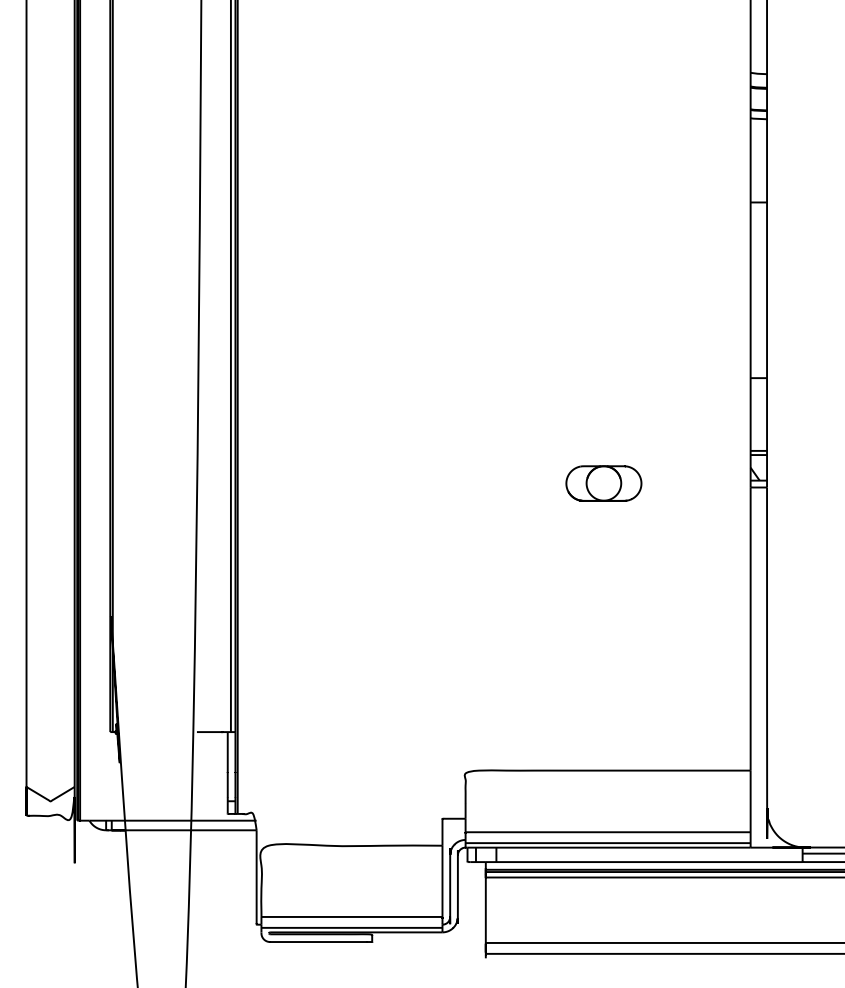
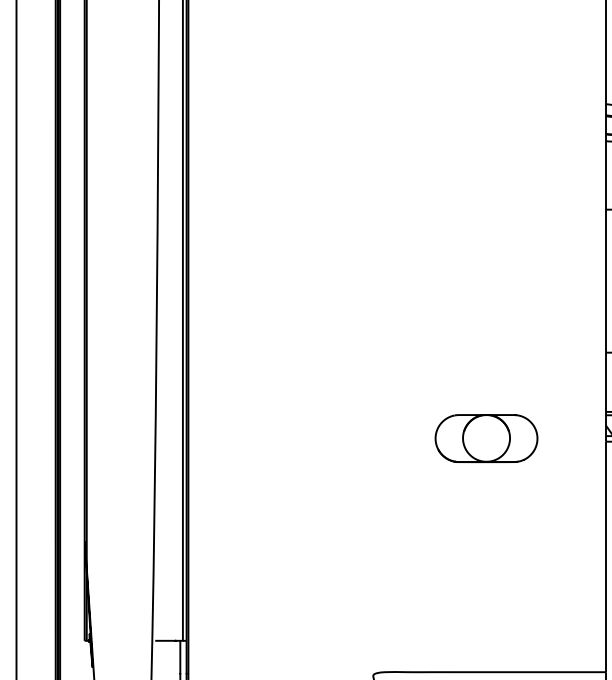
part: (603, 483) -> (486, 438), size x1.67

